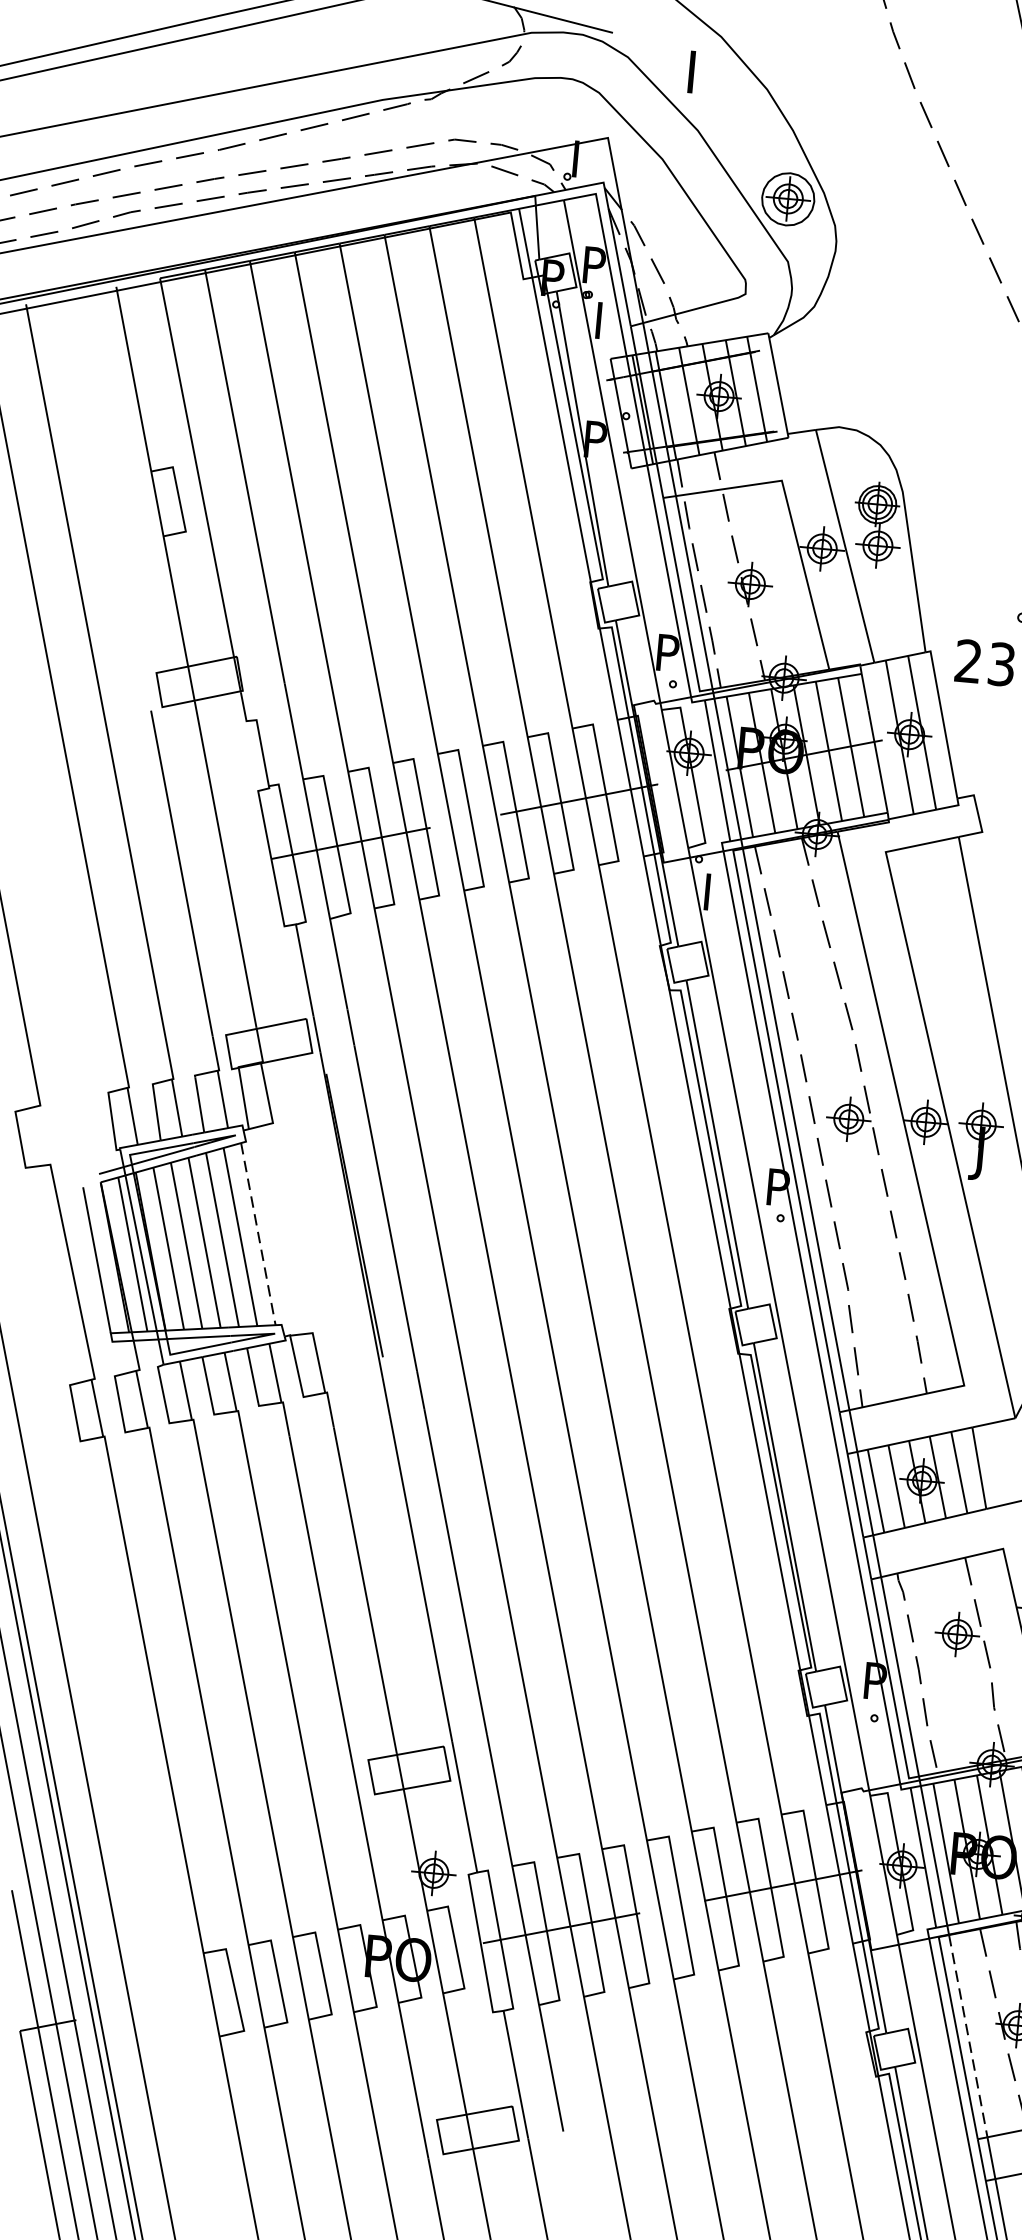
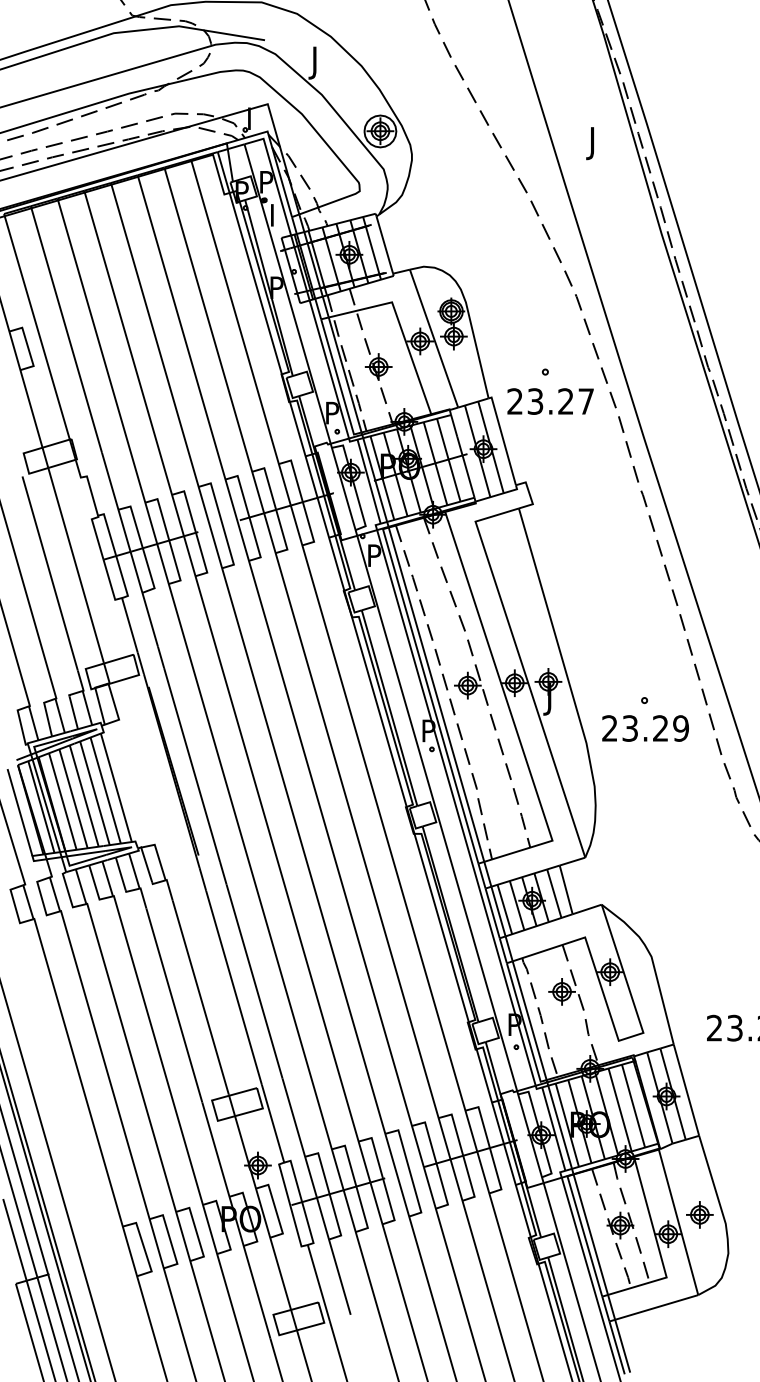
text: (685, 97) -> (312, 75), I -> J
text: (719, 884) -> (376, 550), I -> P
line: (258, 1235) -> (116, 788), dashed -> solid
line: (967, 2035) -> (590, 1234), dashed -> solid

